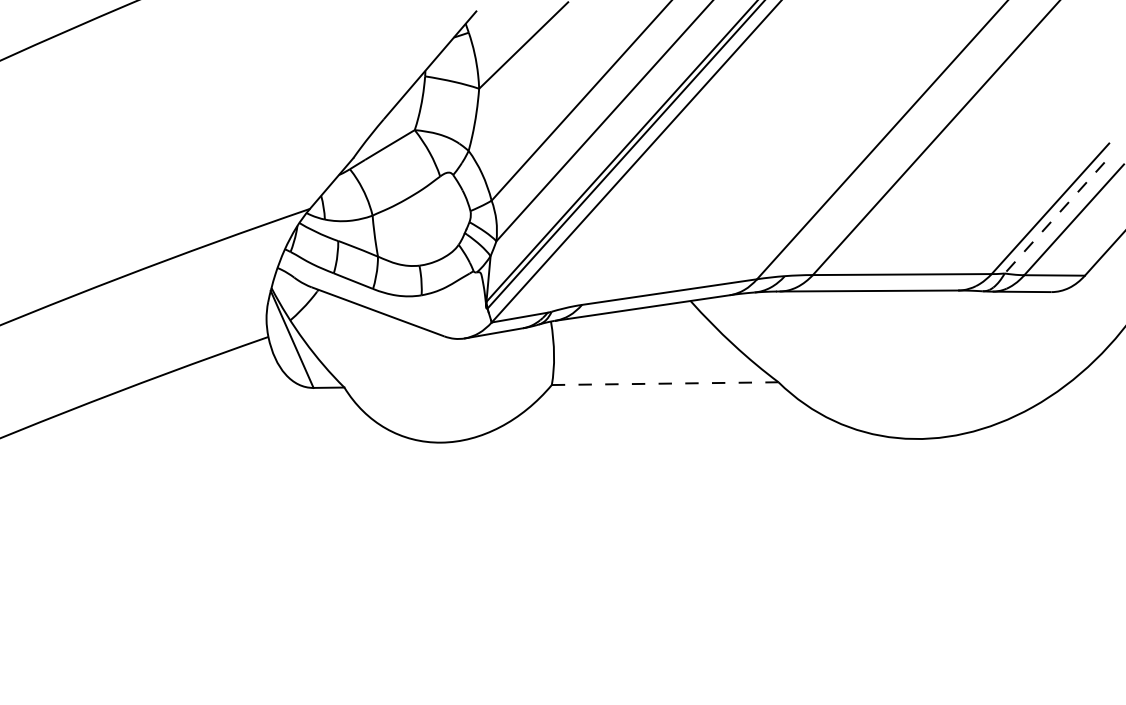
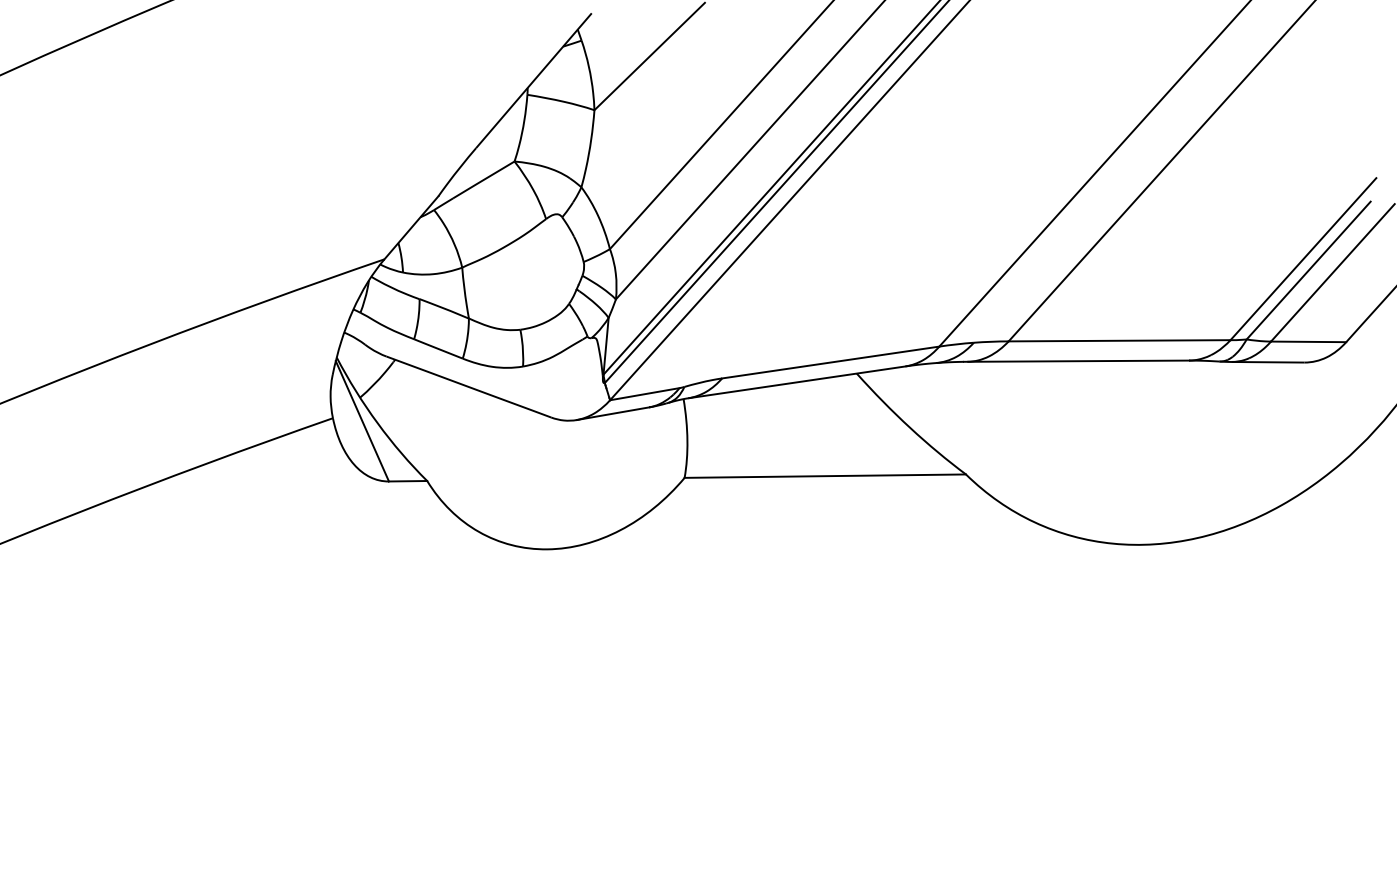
line: (1054, 217) -> (1308, 270), dashed -> solid
line: (665, 383) -> (825, 476), dashed -> solid

